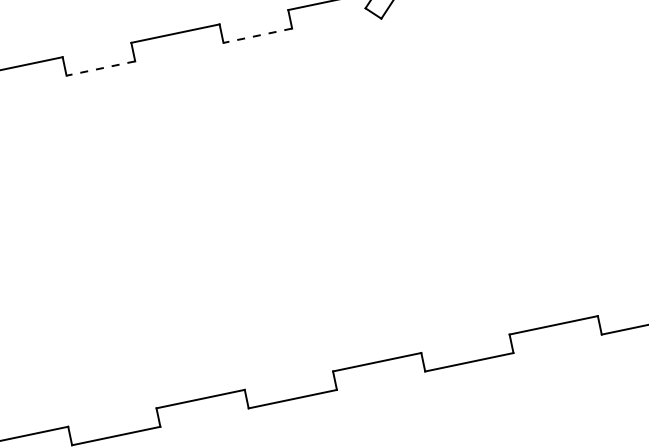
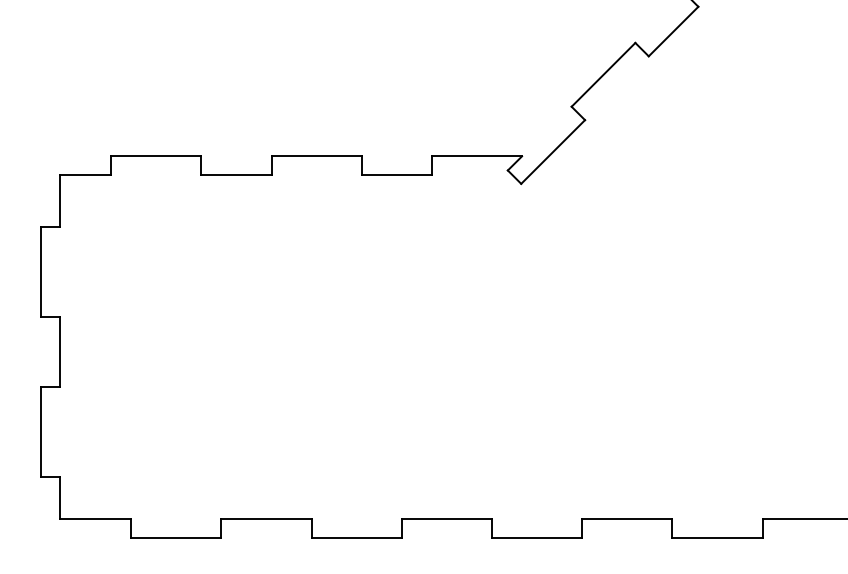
line: (257, 36) -> (396, 175), dashed -> solid
line: (99, 68) -> (235, 175), dashed -> solid

